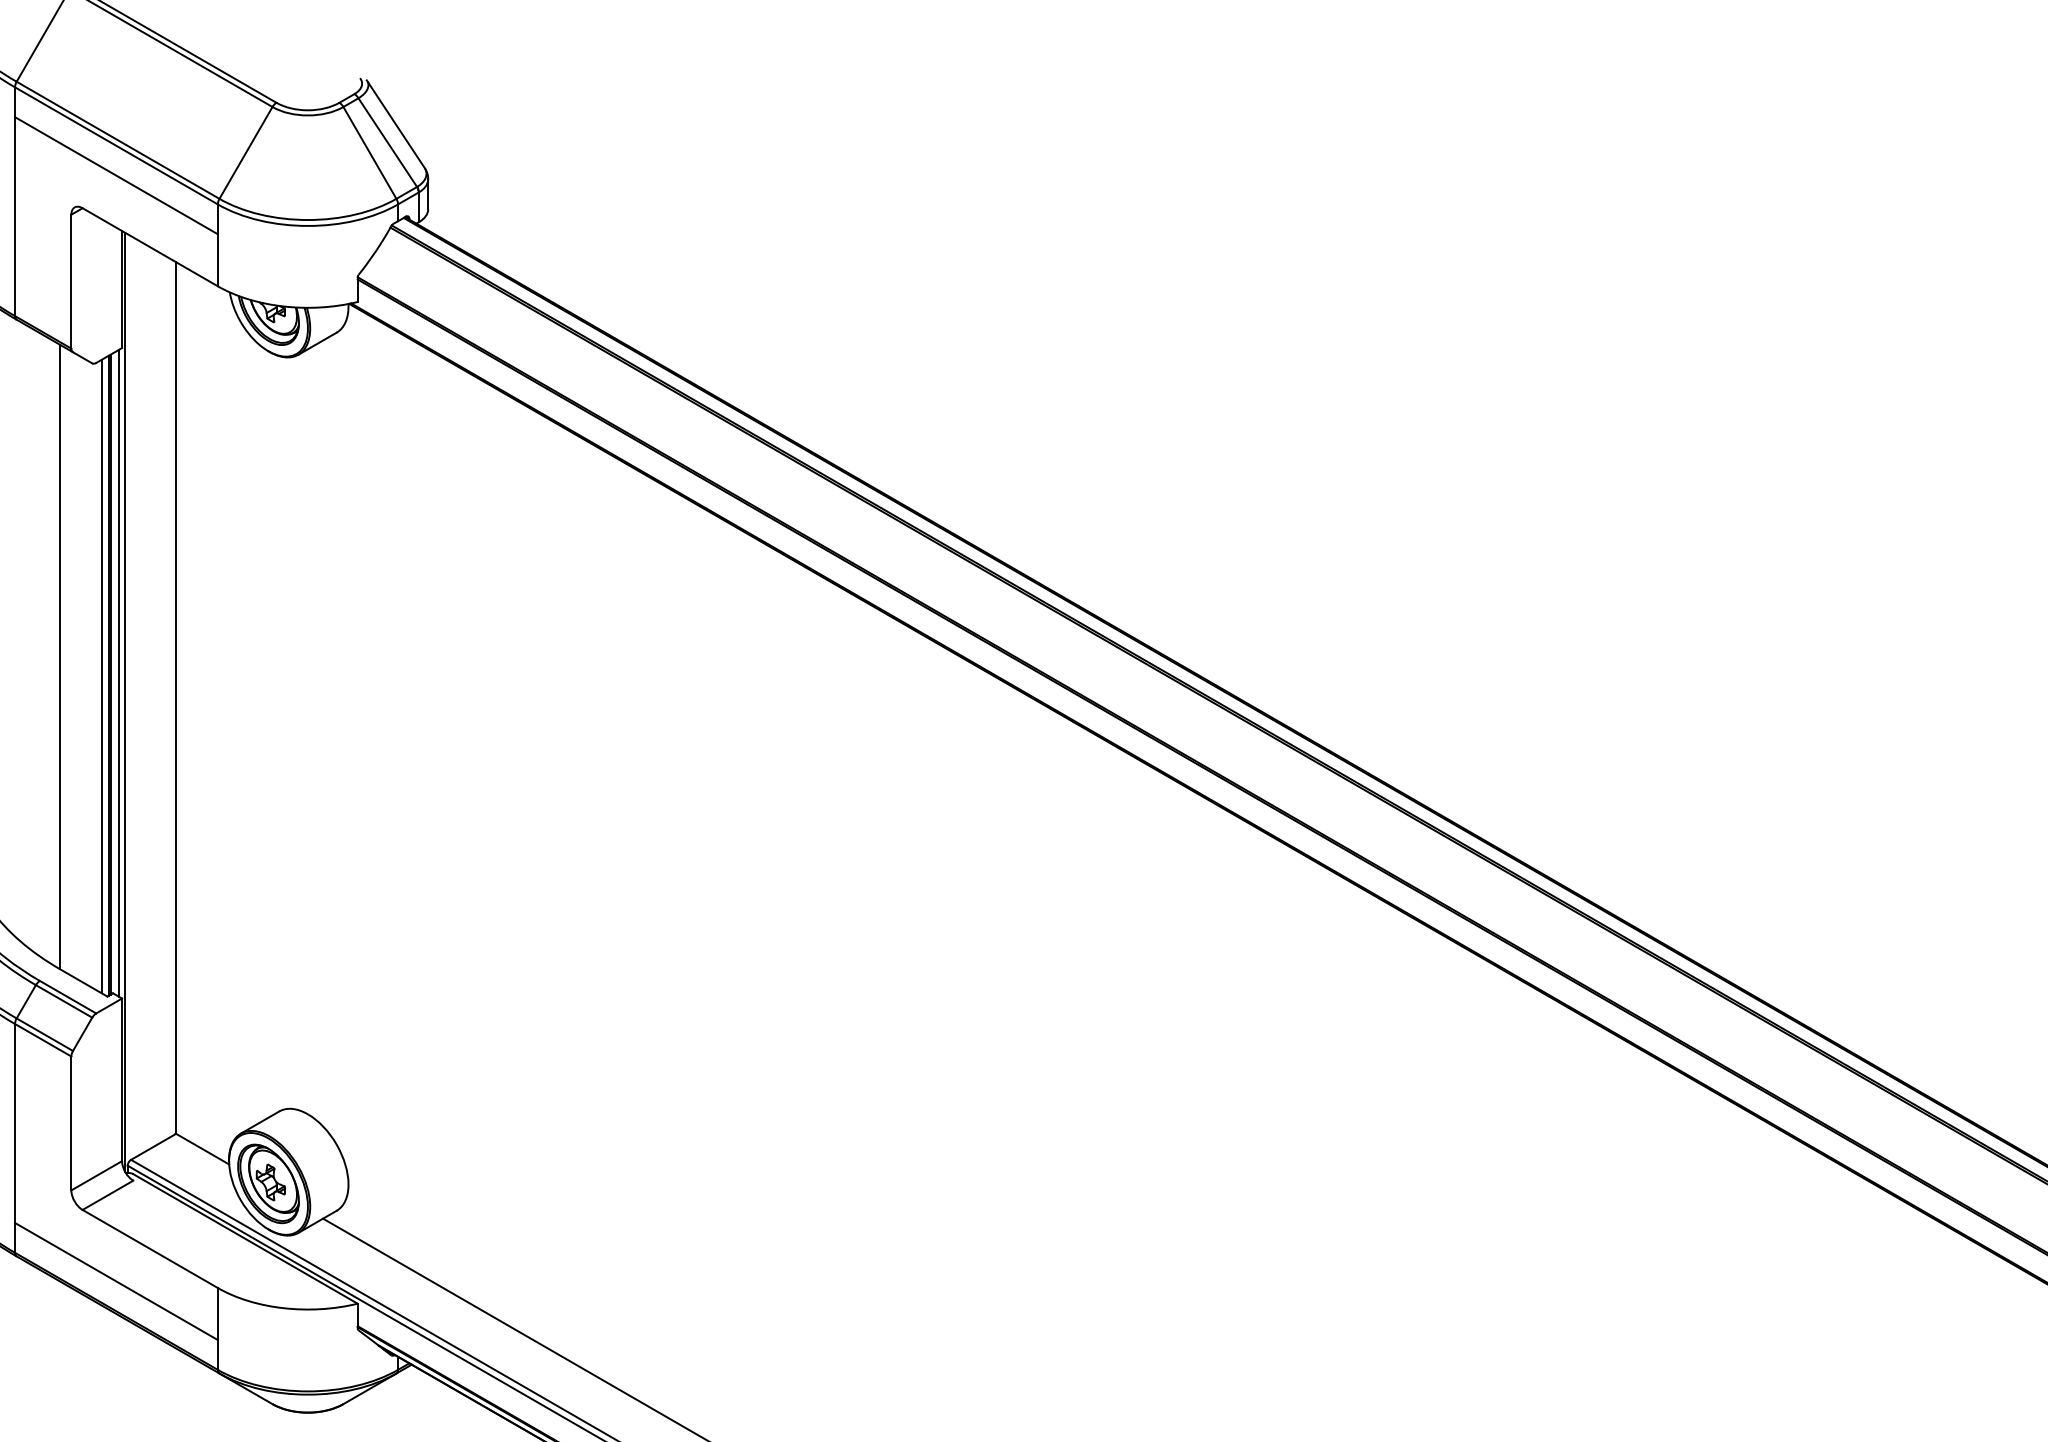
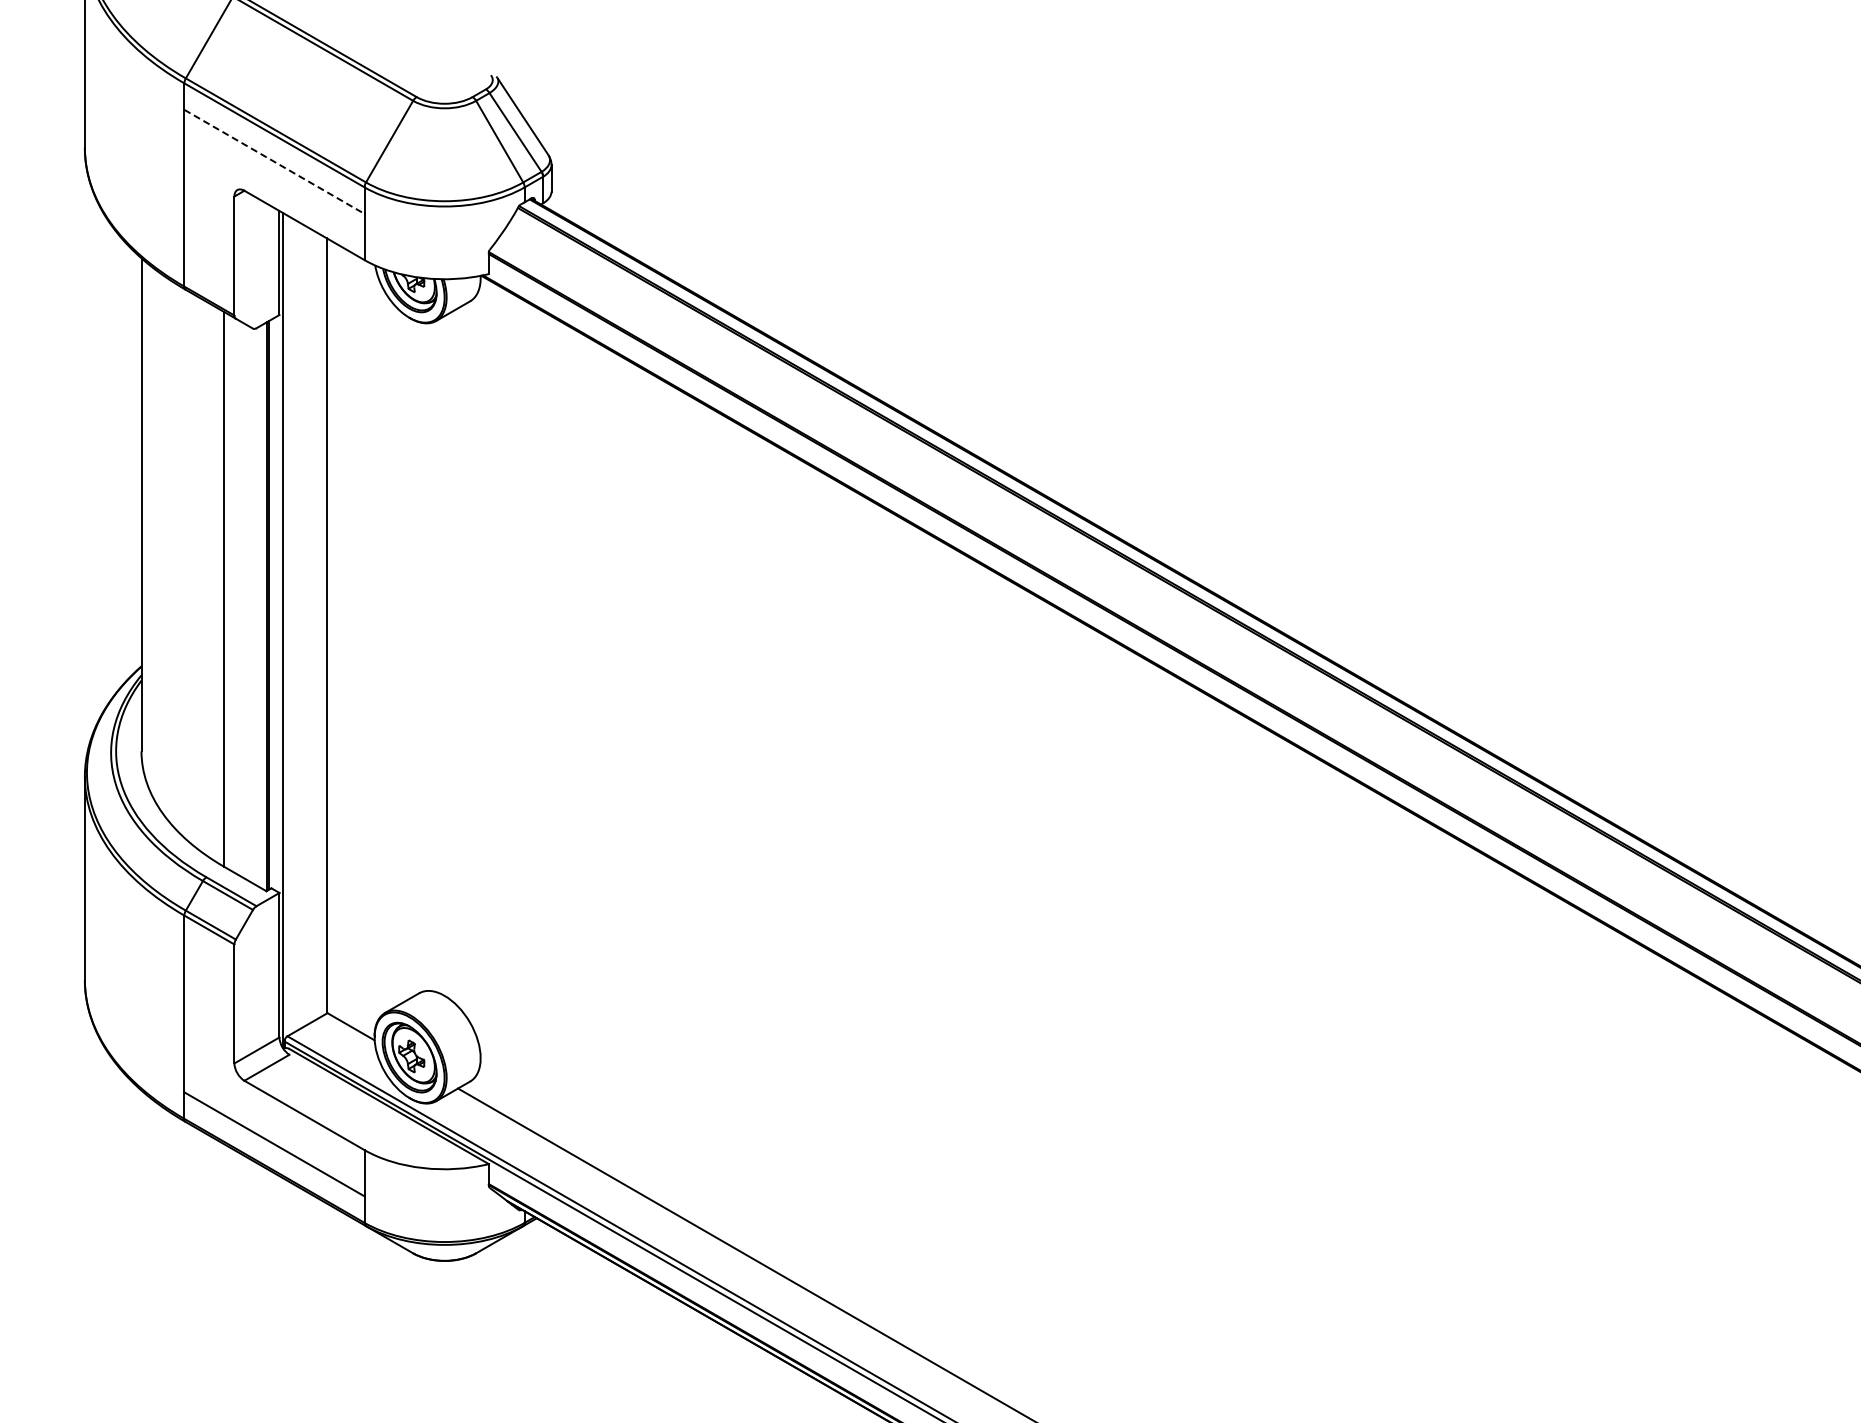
line: (116, 176) -> (274, 162), solid -> dashed
line: (118, 672) -> (276, 603), removed
line: (101, 676) -> (261, 606), removed

